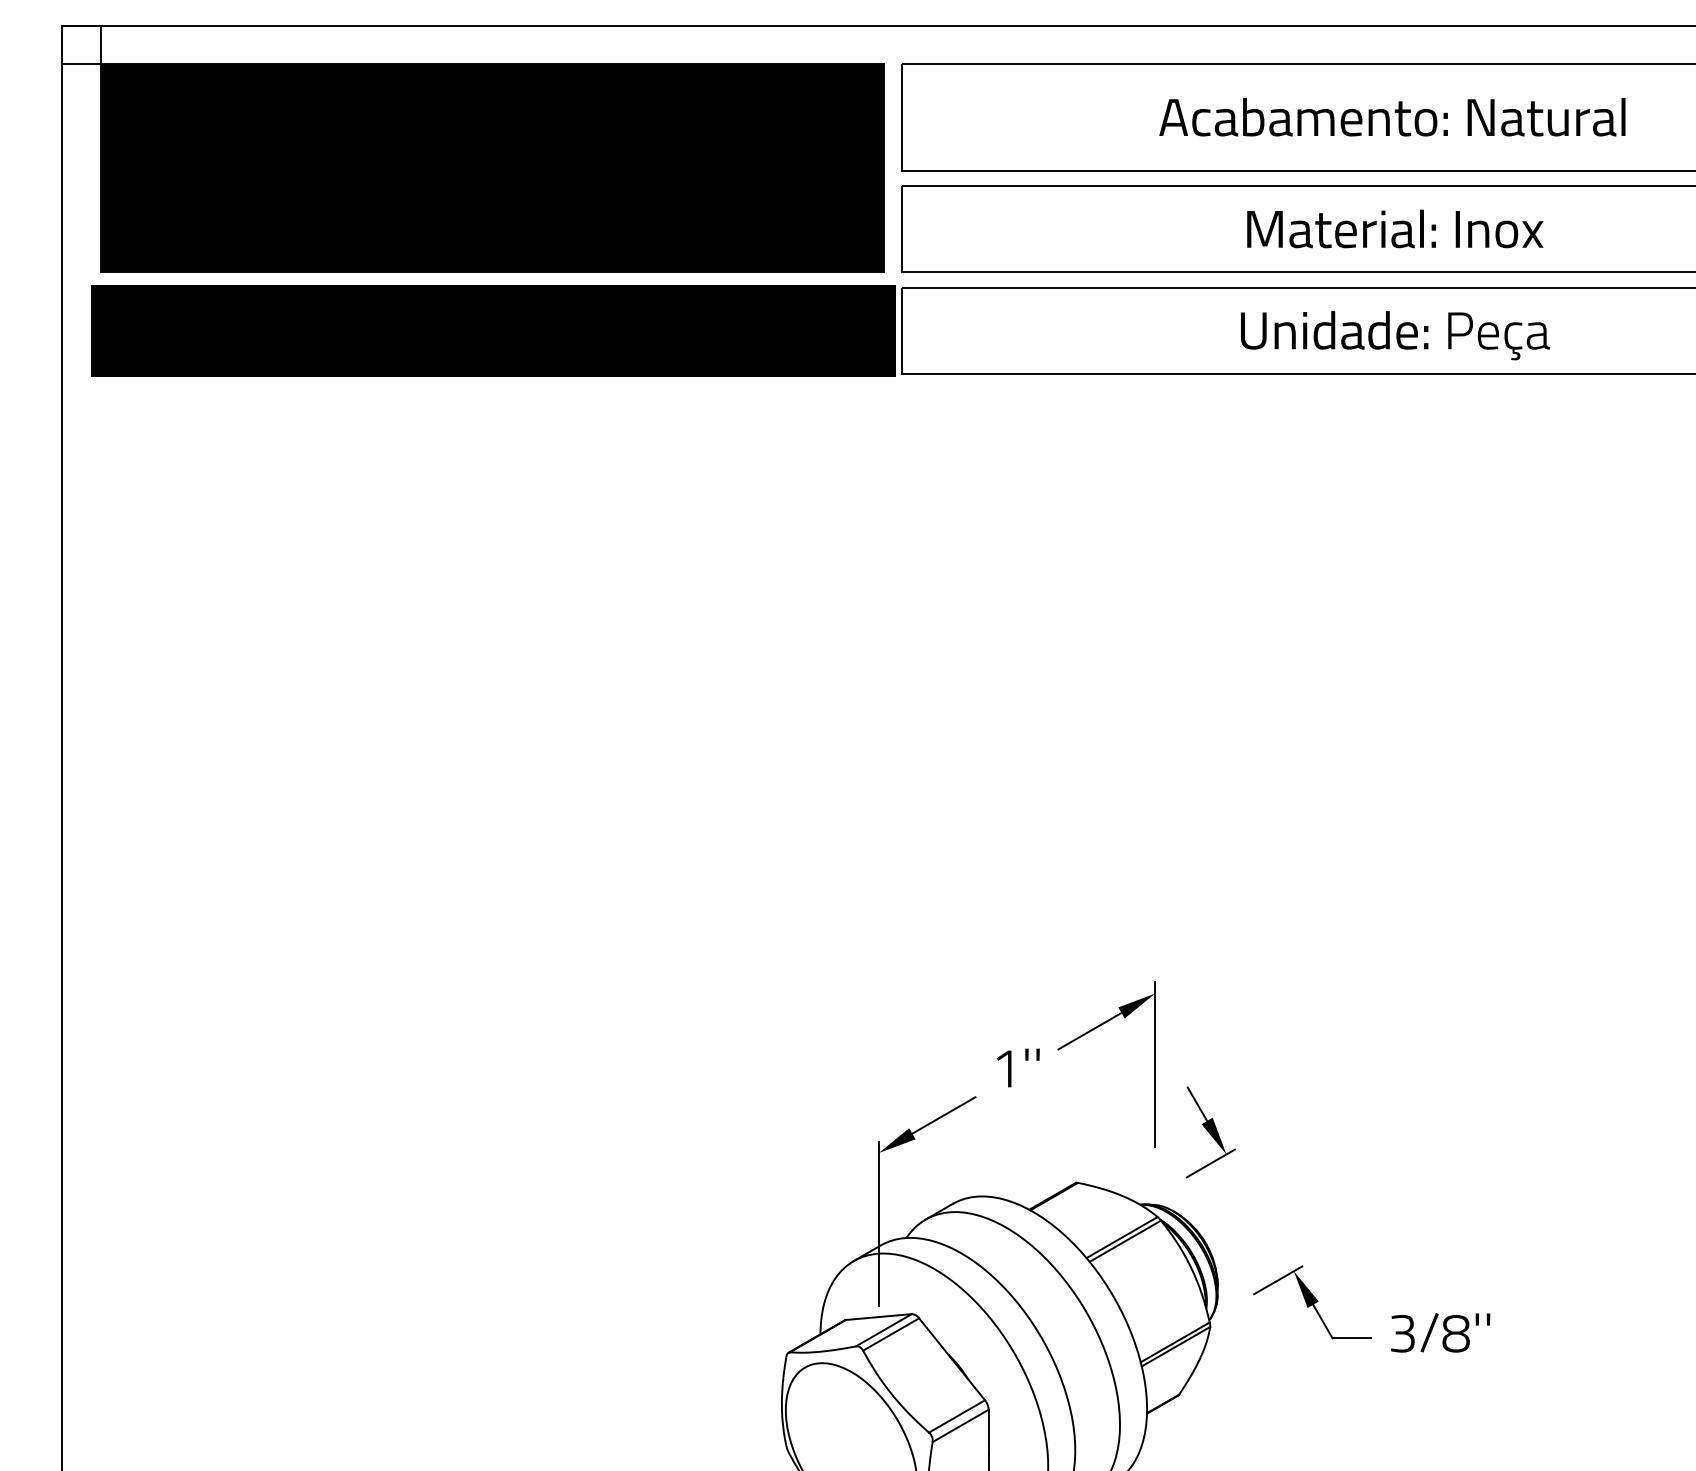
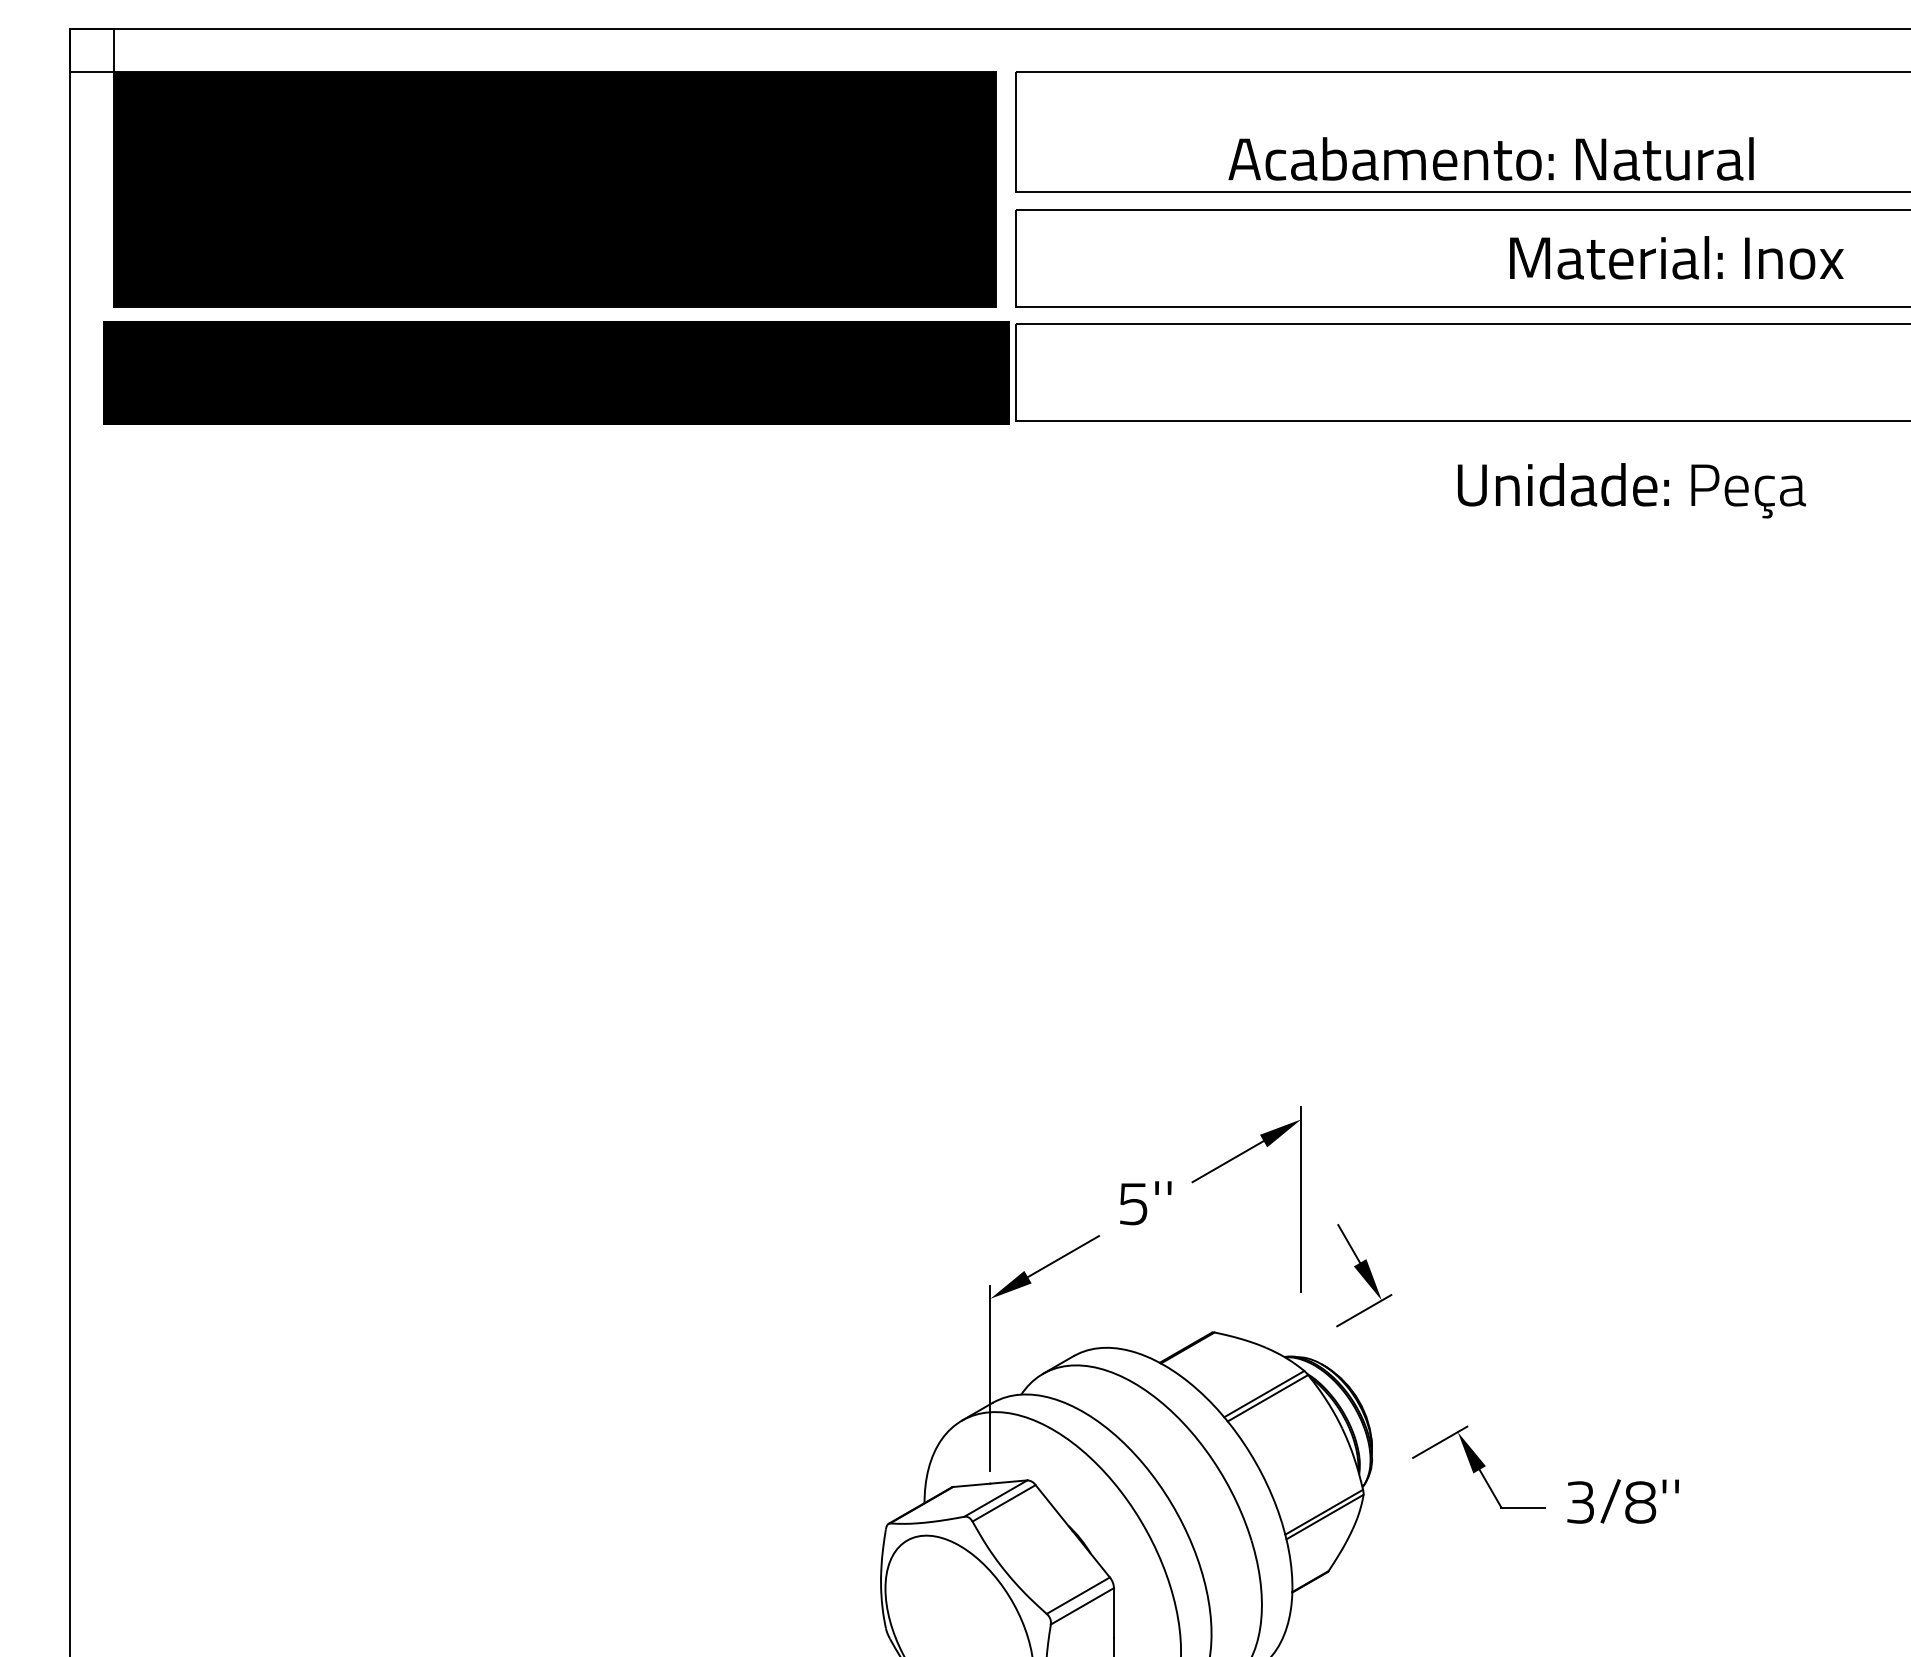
text: (1392, 117) -> (1491, 159), moved
text: (1395, 228) -> (1677, 257), moved
text: (1395, 335) -> (1632, 490), moved
text: (1006, 1068) -> (1134, 1203), 1'' -> 5''

